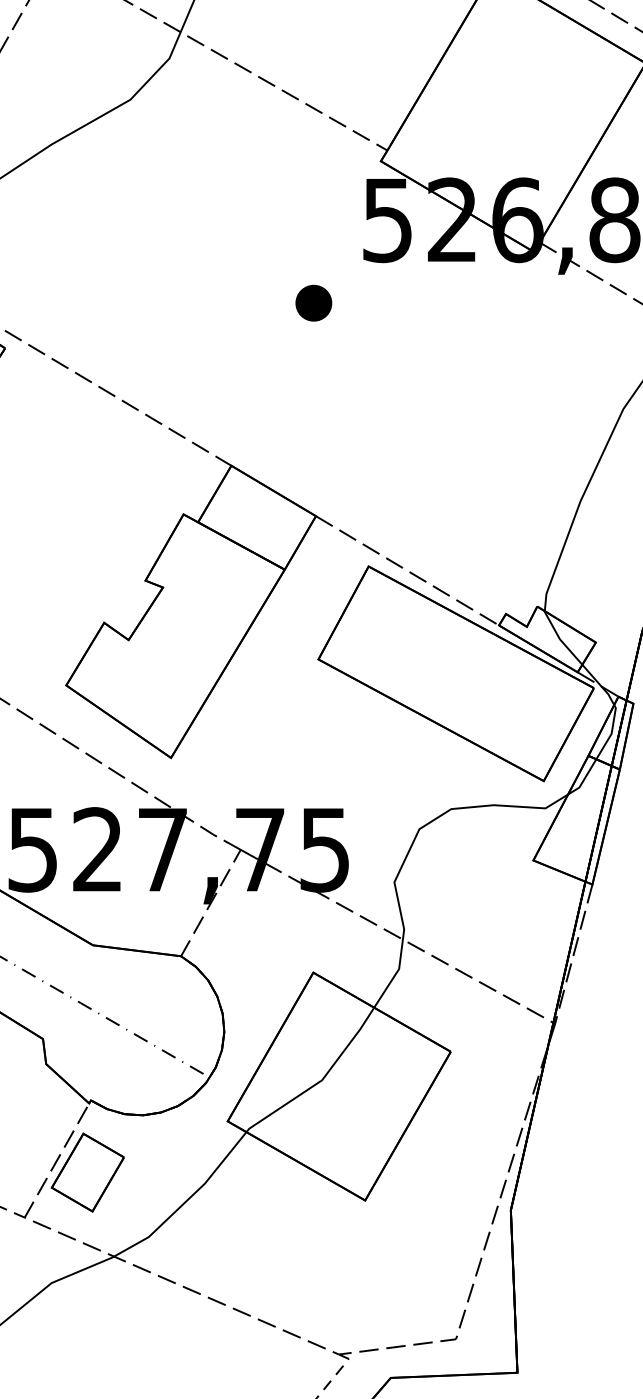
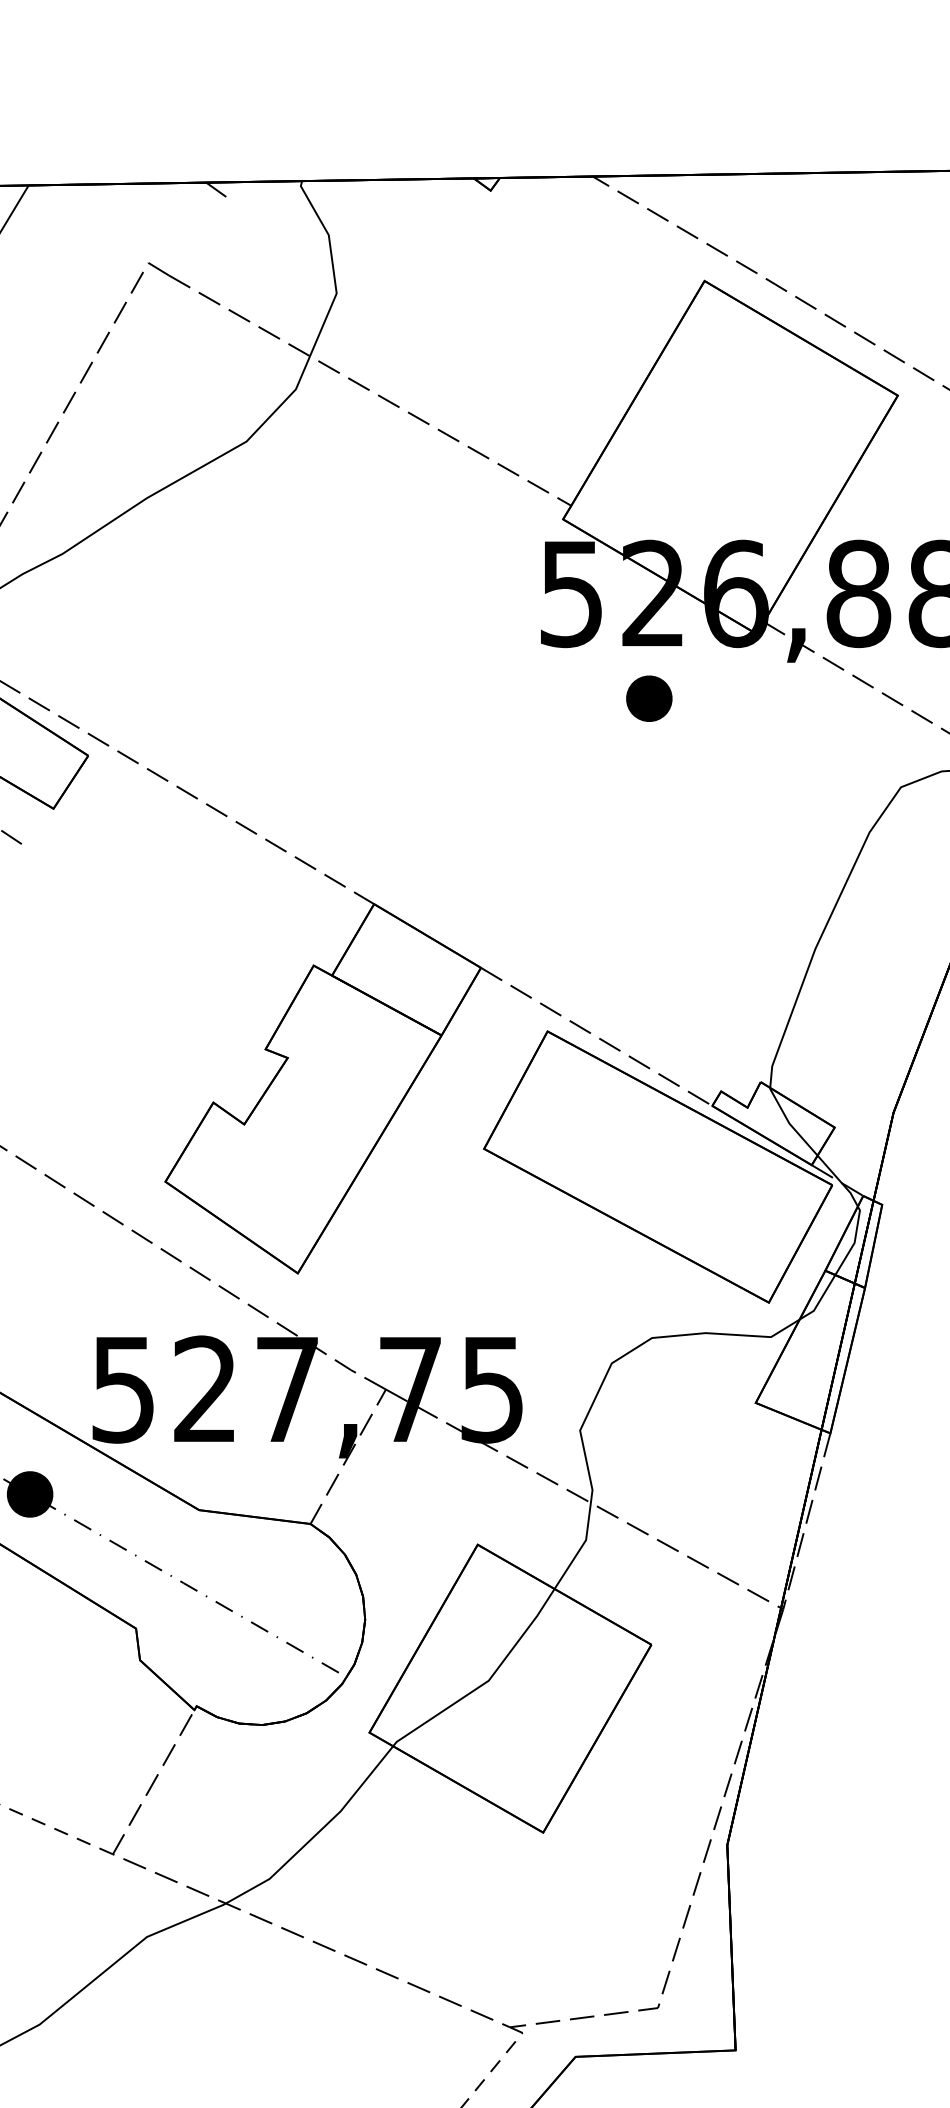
part: (313, 303) -> (649, 698), moved
part: (87, 1172) -> (192, 1797), removed

